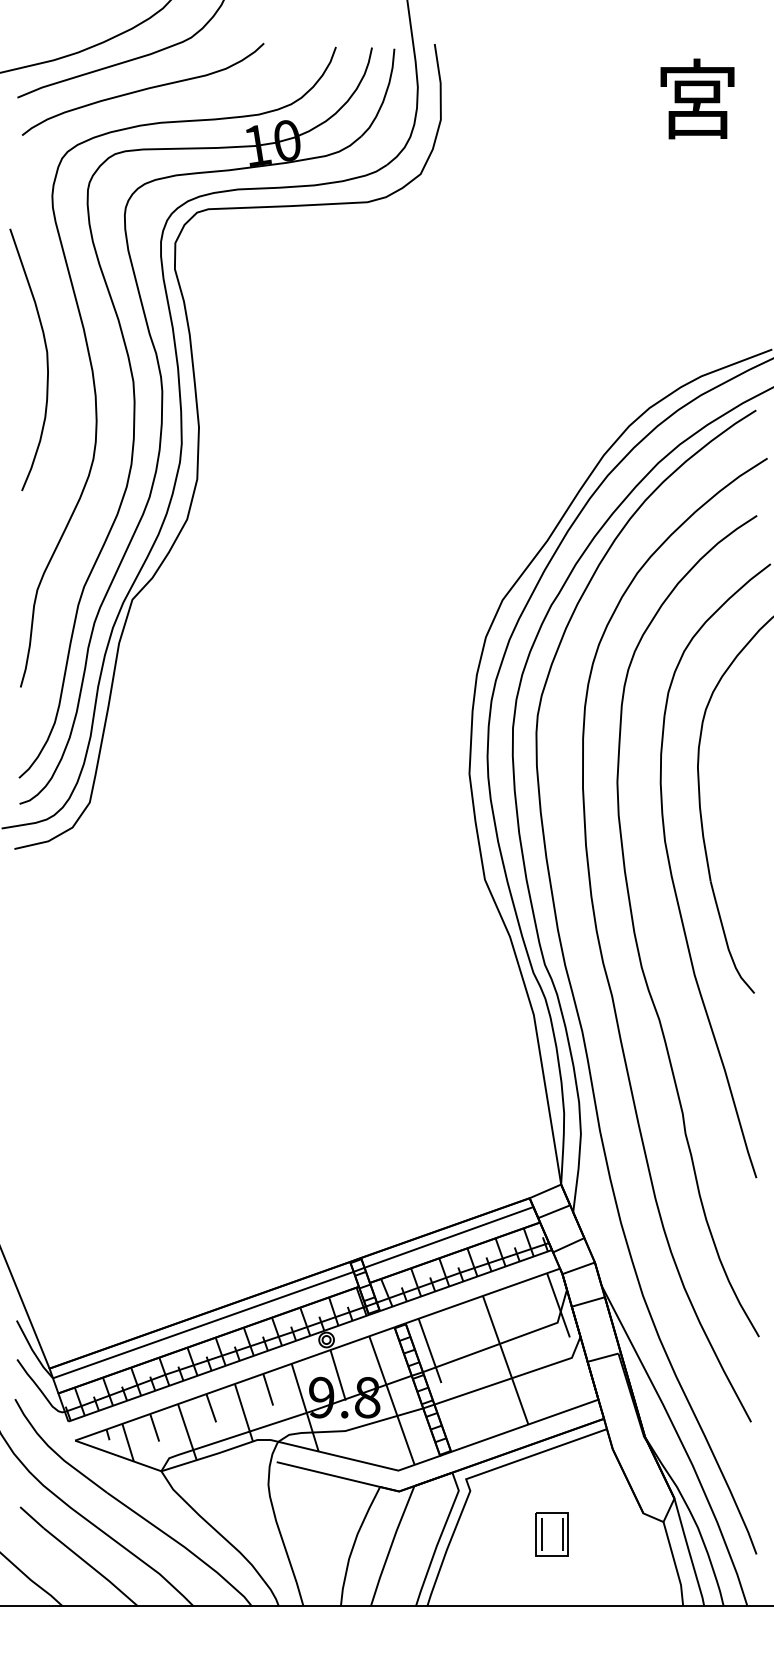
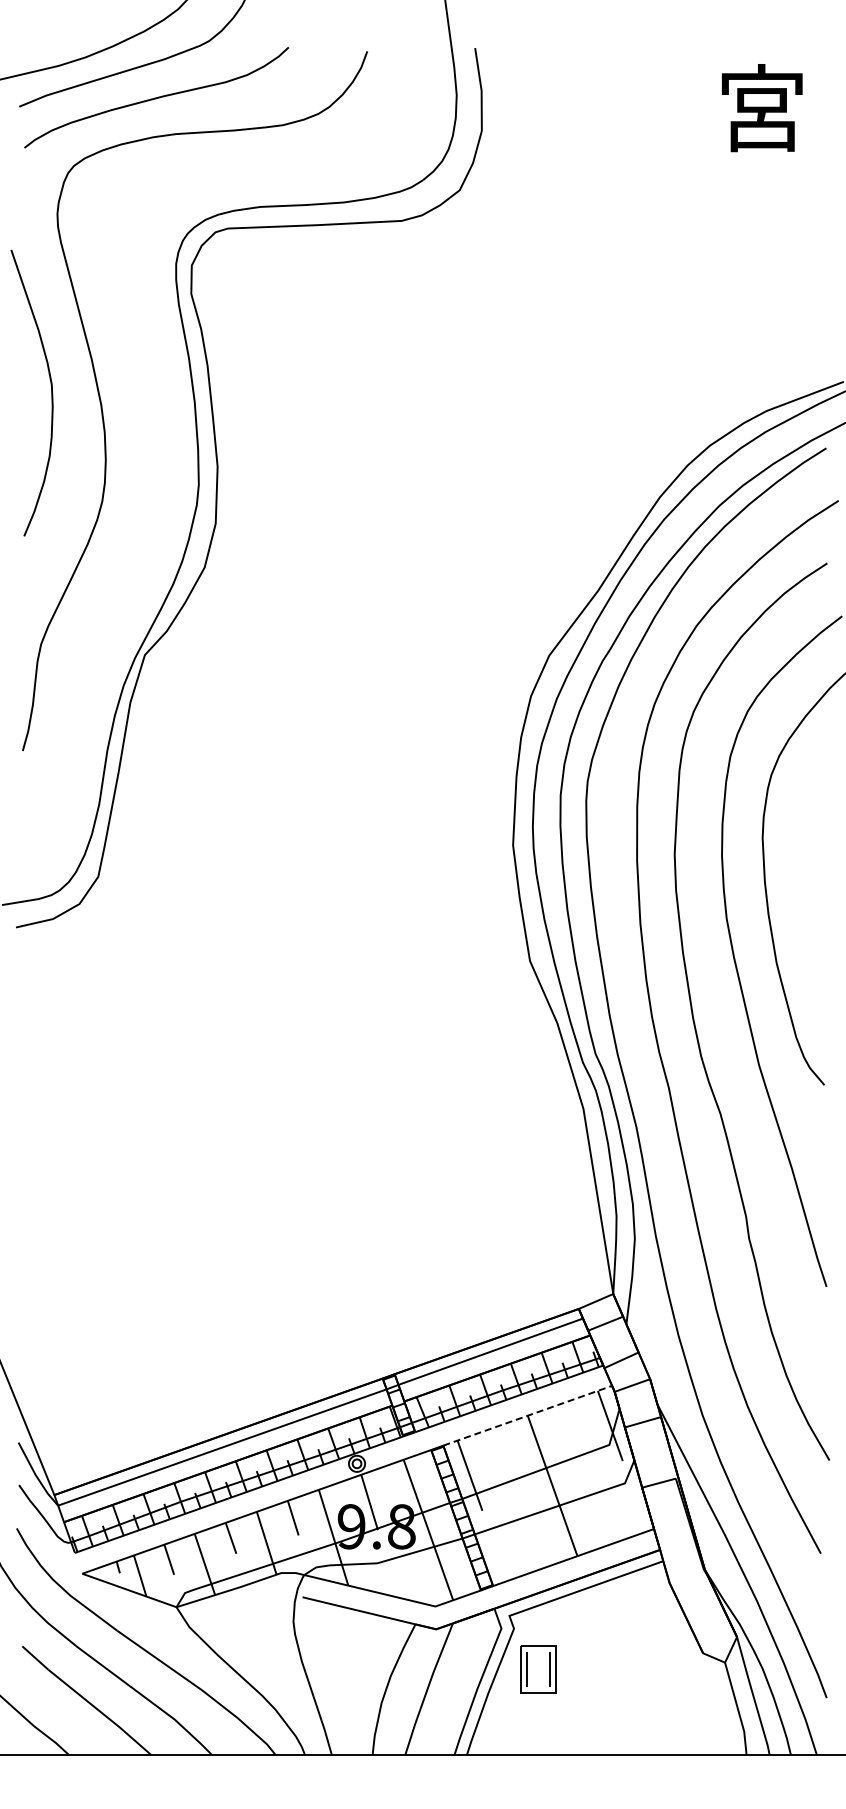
part: (162, 425) -> (177, 464), removed
line: (482, 1295) -> (527, 1415), solid -> dashed
part: (552, 1534) -> (538, 1669), moved

